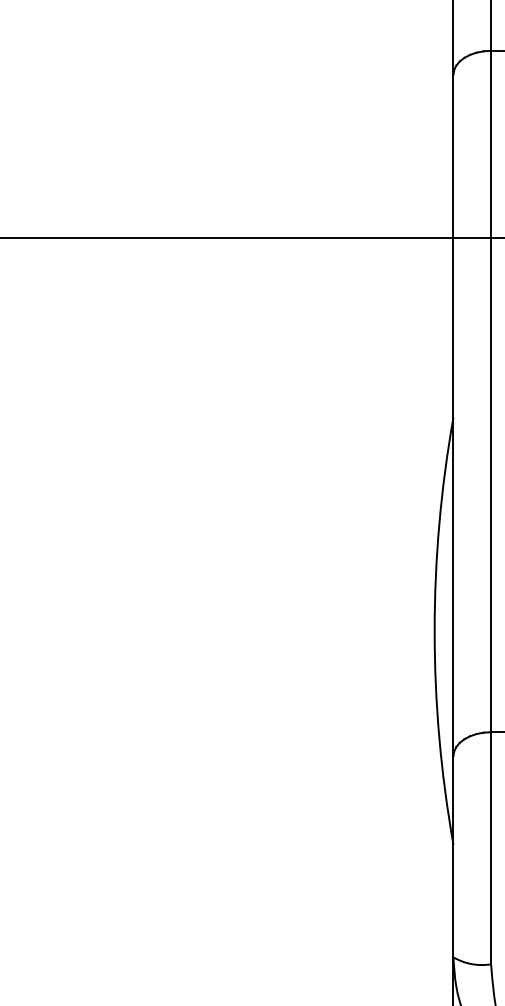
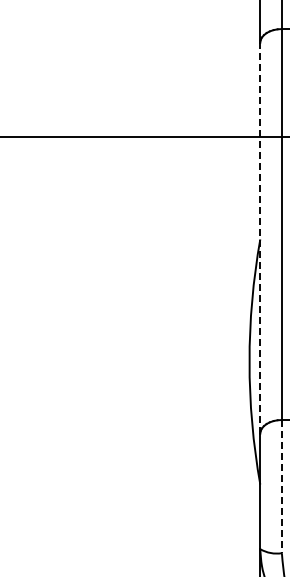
line: (453, 414) -> (260, 237), solid -> dashed
line: (490, 848) -> (281, 486), solid -> dashed

